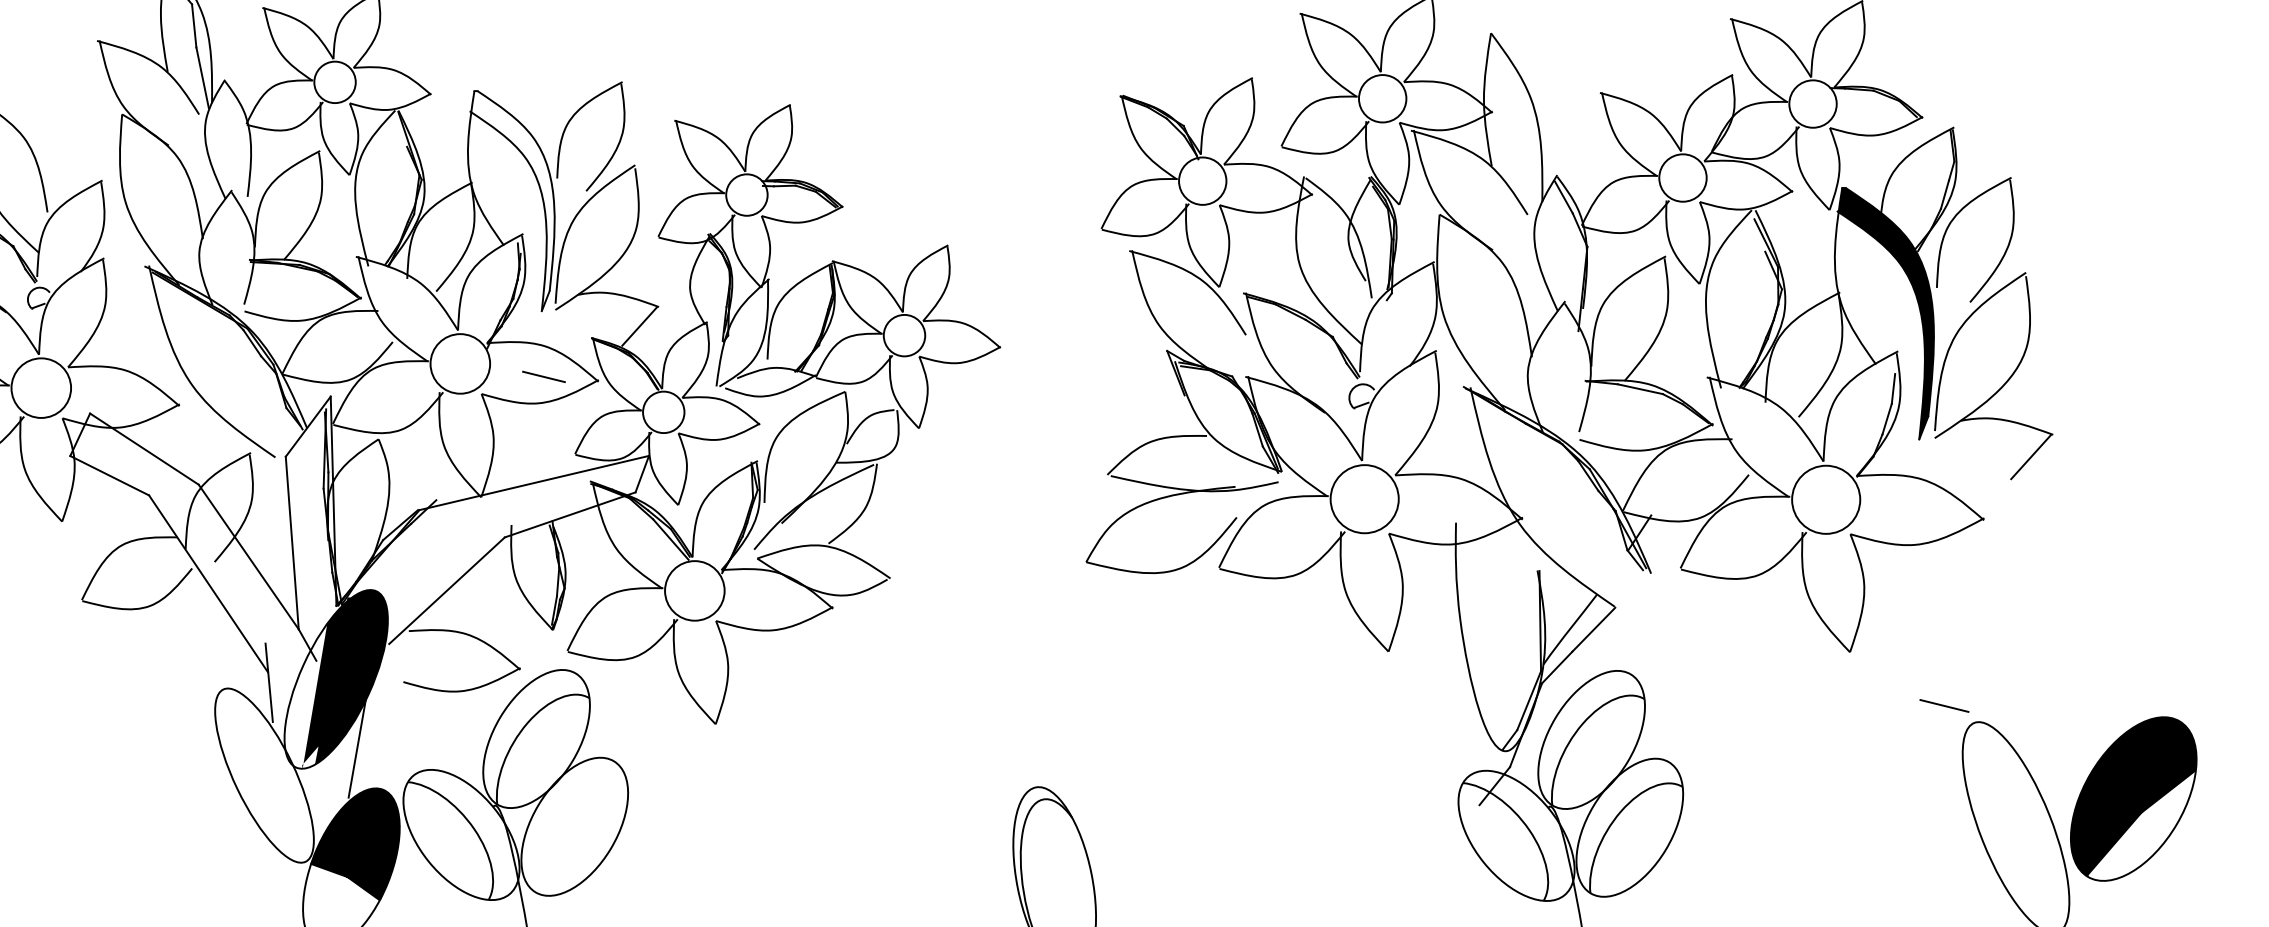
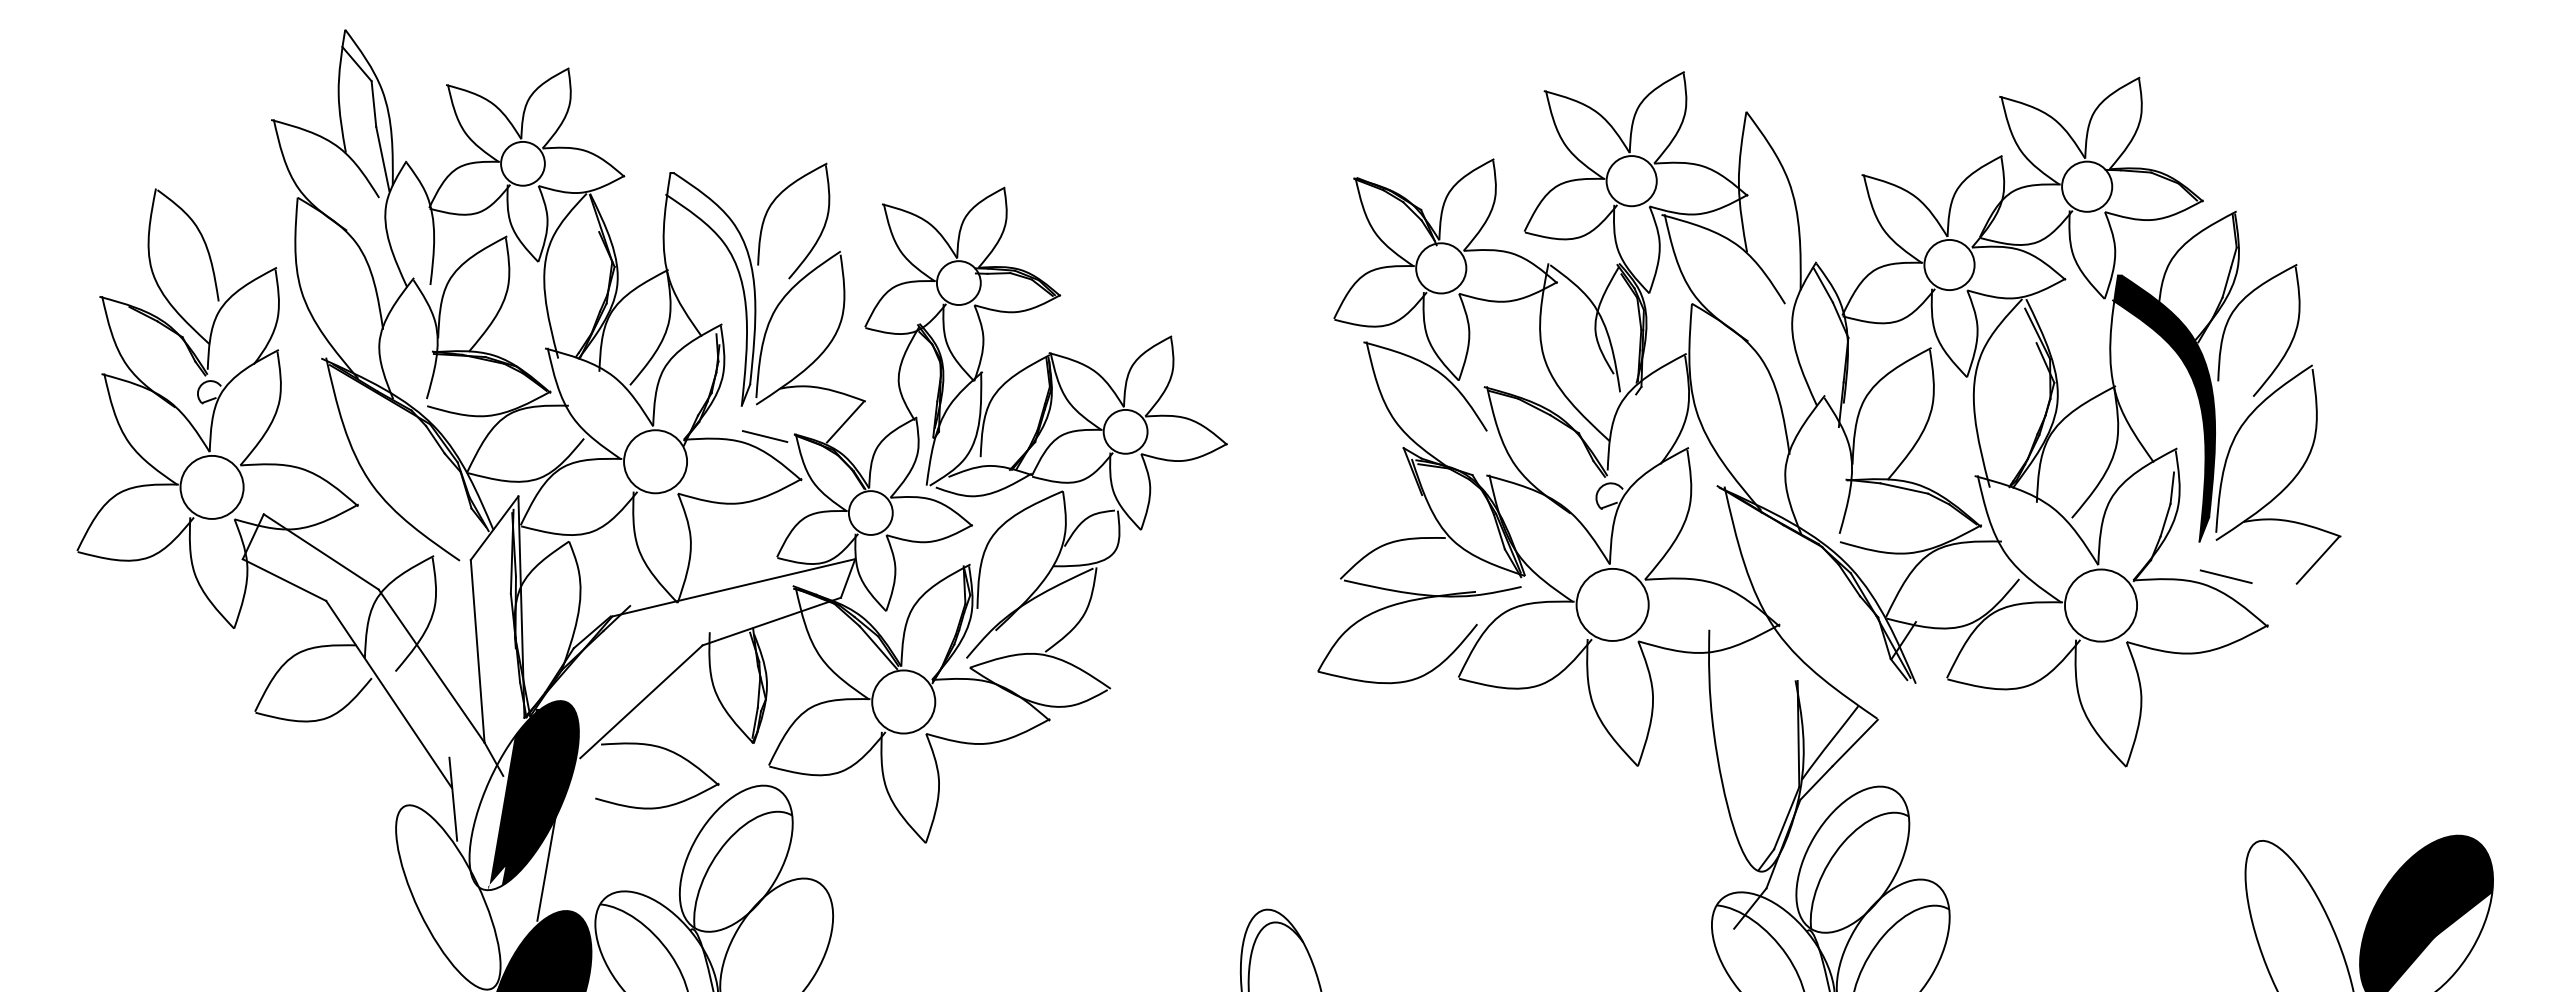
line: (544, 376) -> (765, 436), moved
line: (1943, 705) -> (2225, 576), moved

